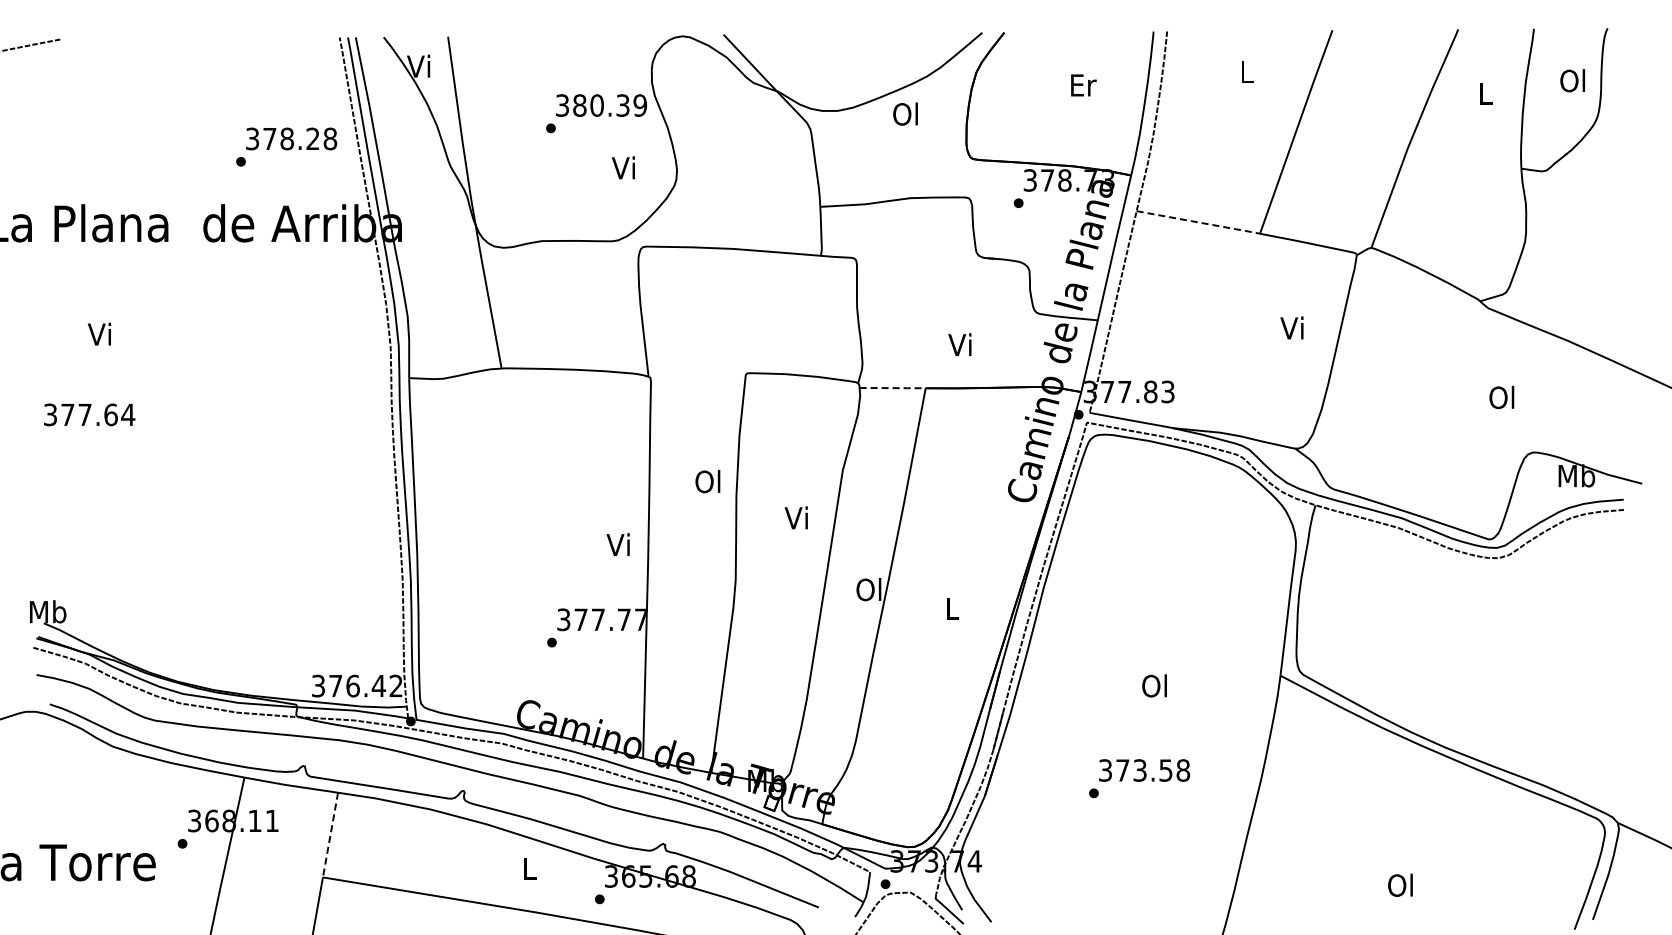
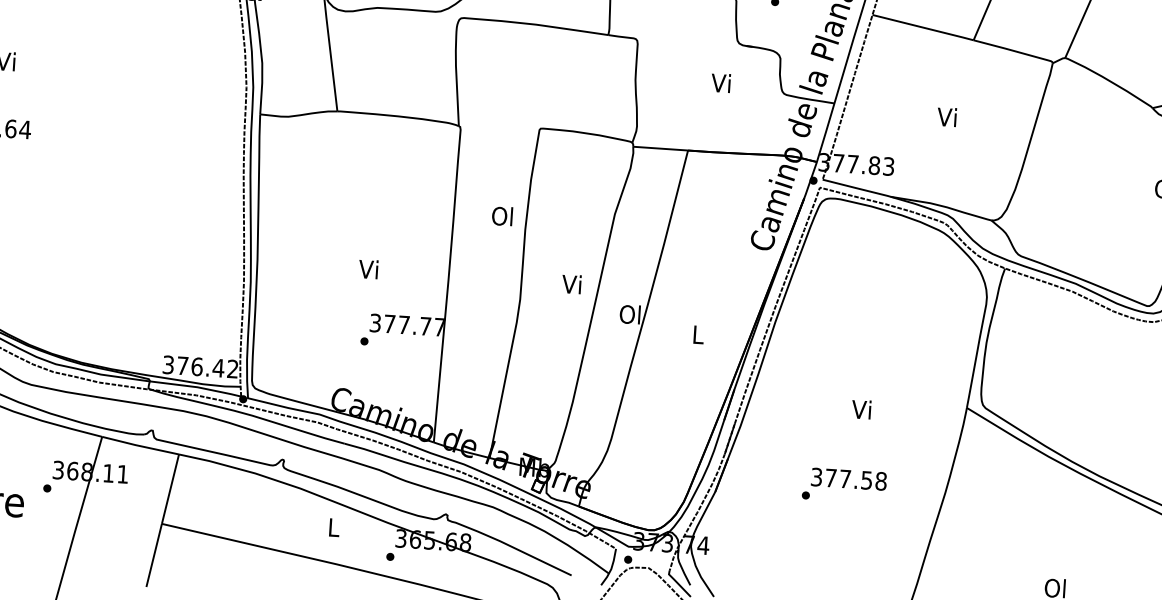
line: (1198, 222) -> (923, 27), dashed -> solid
text: (1291, 327) -> (946, 116), moved
text: (959, 344) -> (720, 82), moved
line: (893, 388) -> (661, 148), dashed -> solid
text: (795, 517) -> (571, 283), moved
text: (617, 544) -> (367, 269), moved
text: (1154, 685) -> (861, 409), Ol -> Vi
text: (1139, 770) -> (844, 479), 373.58 -> 377.58
line: (330, 835) -> (170, 489), dashed -> solid

